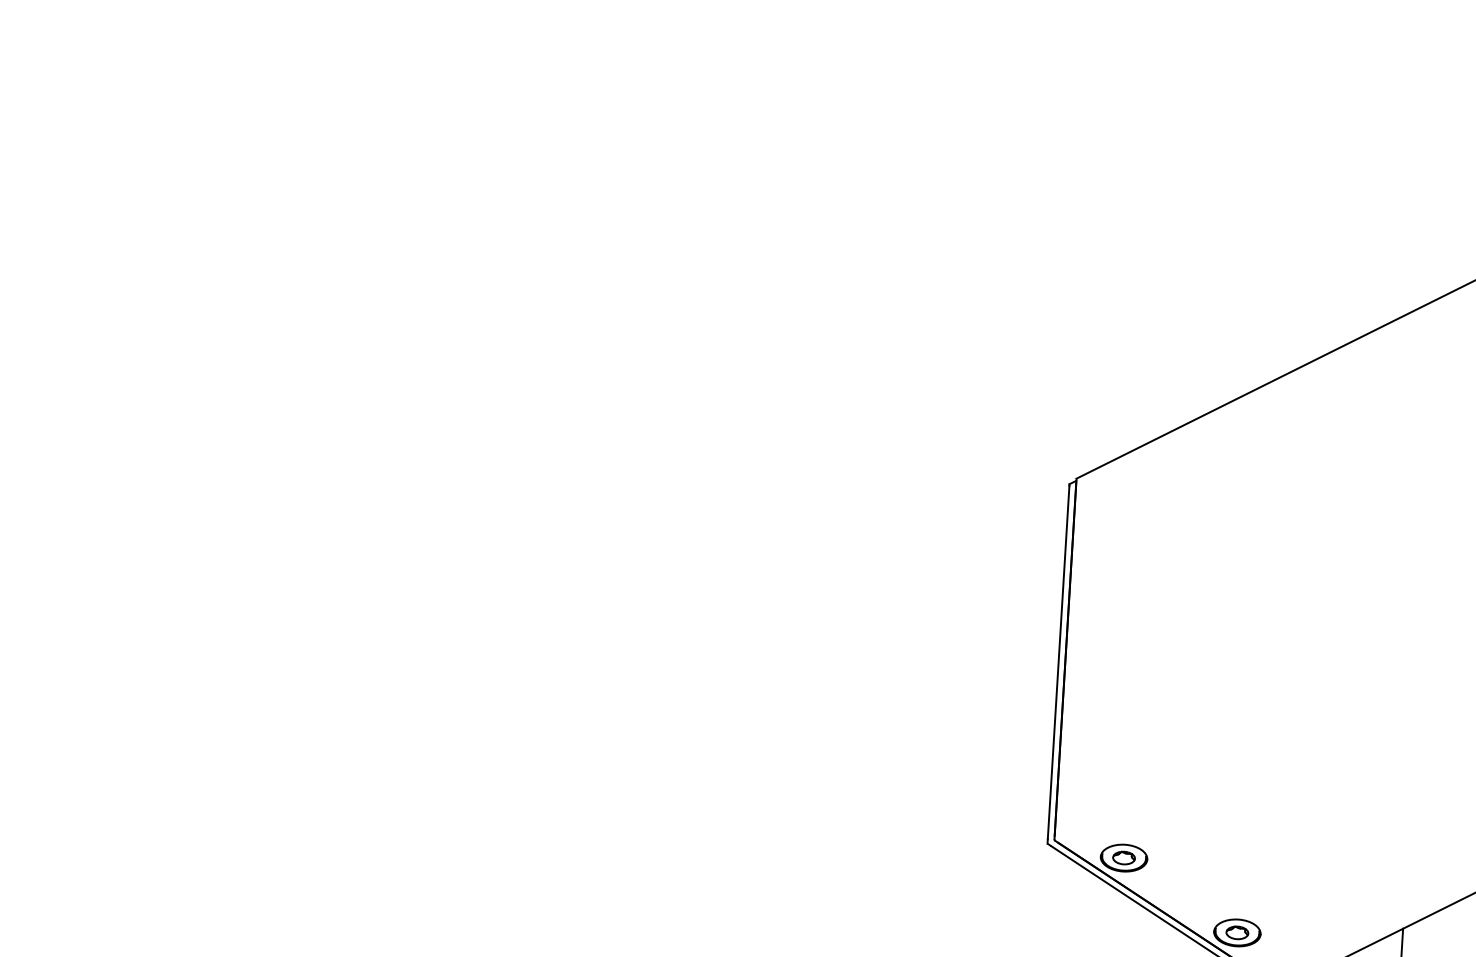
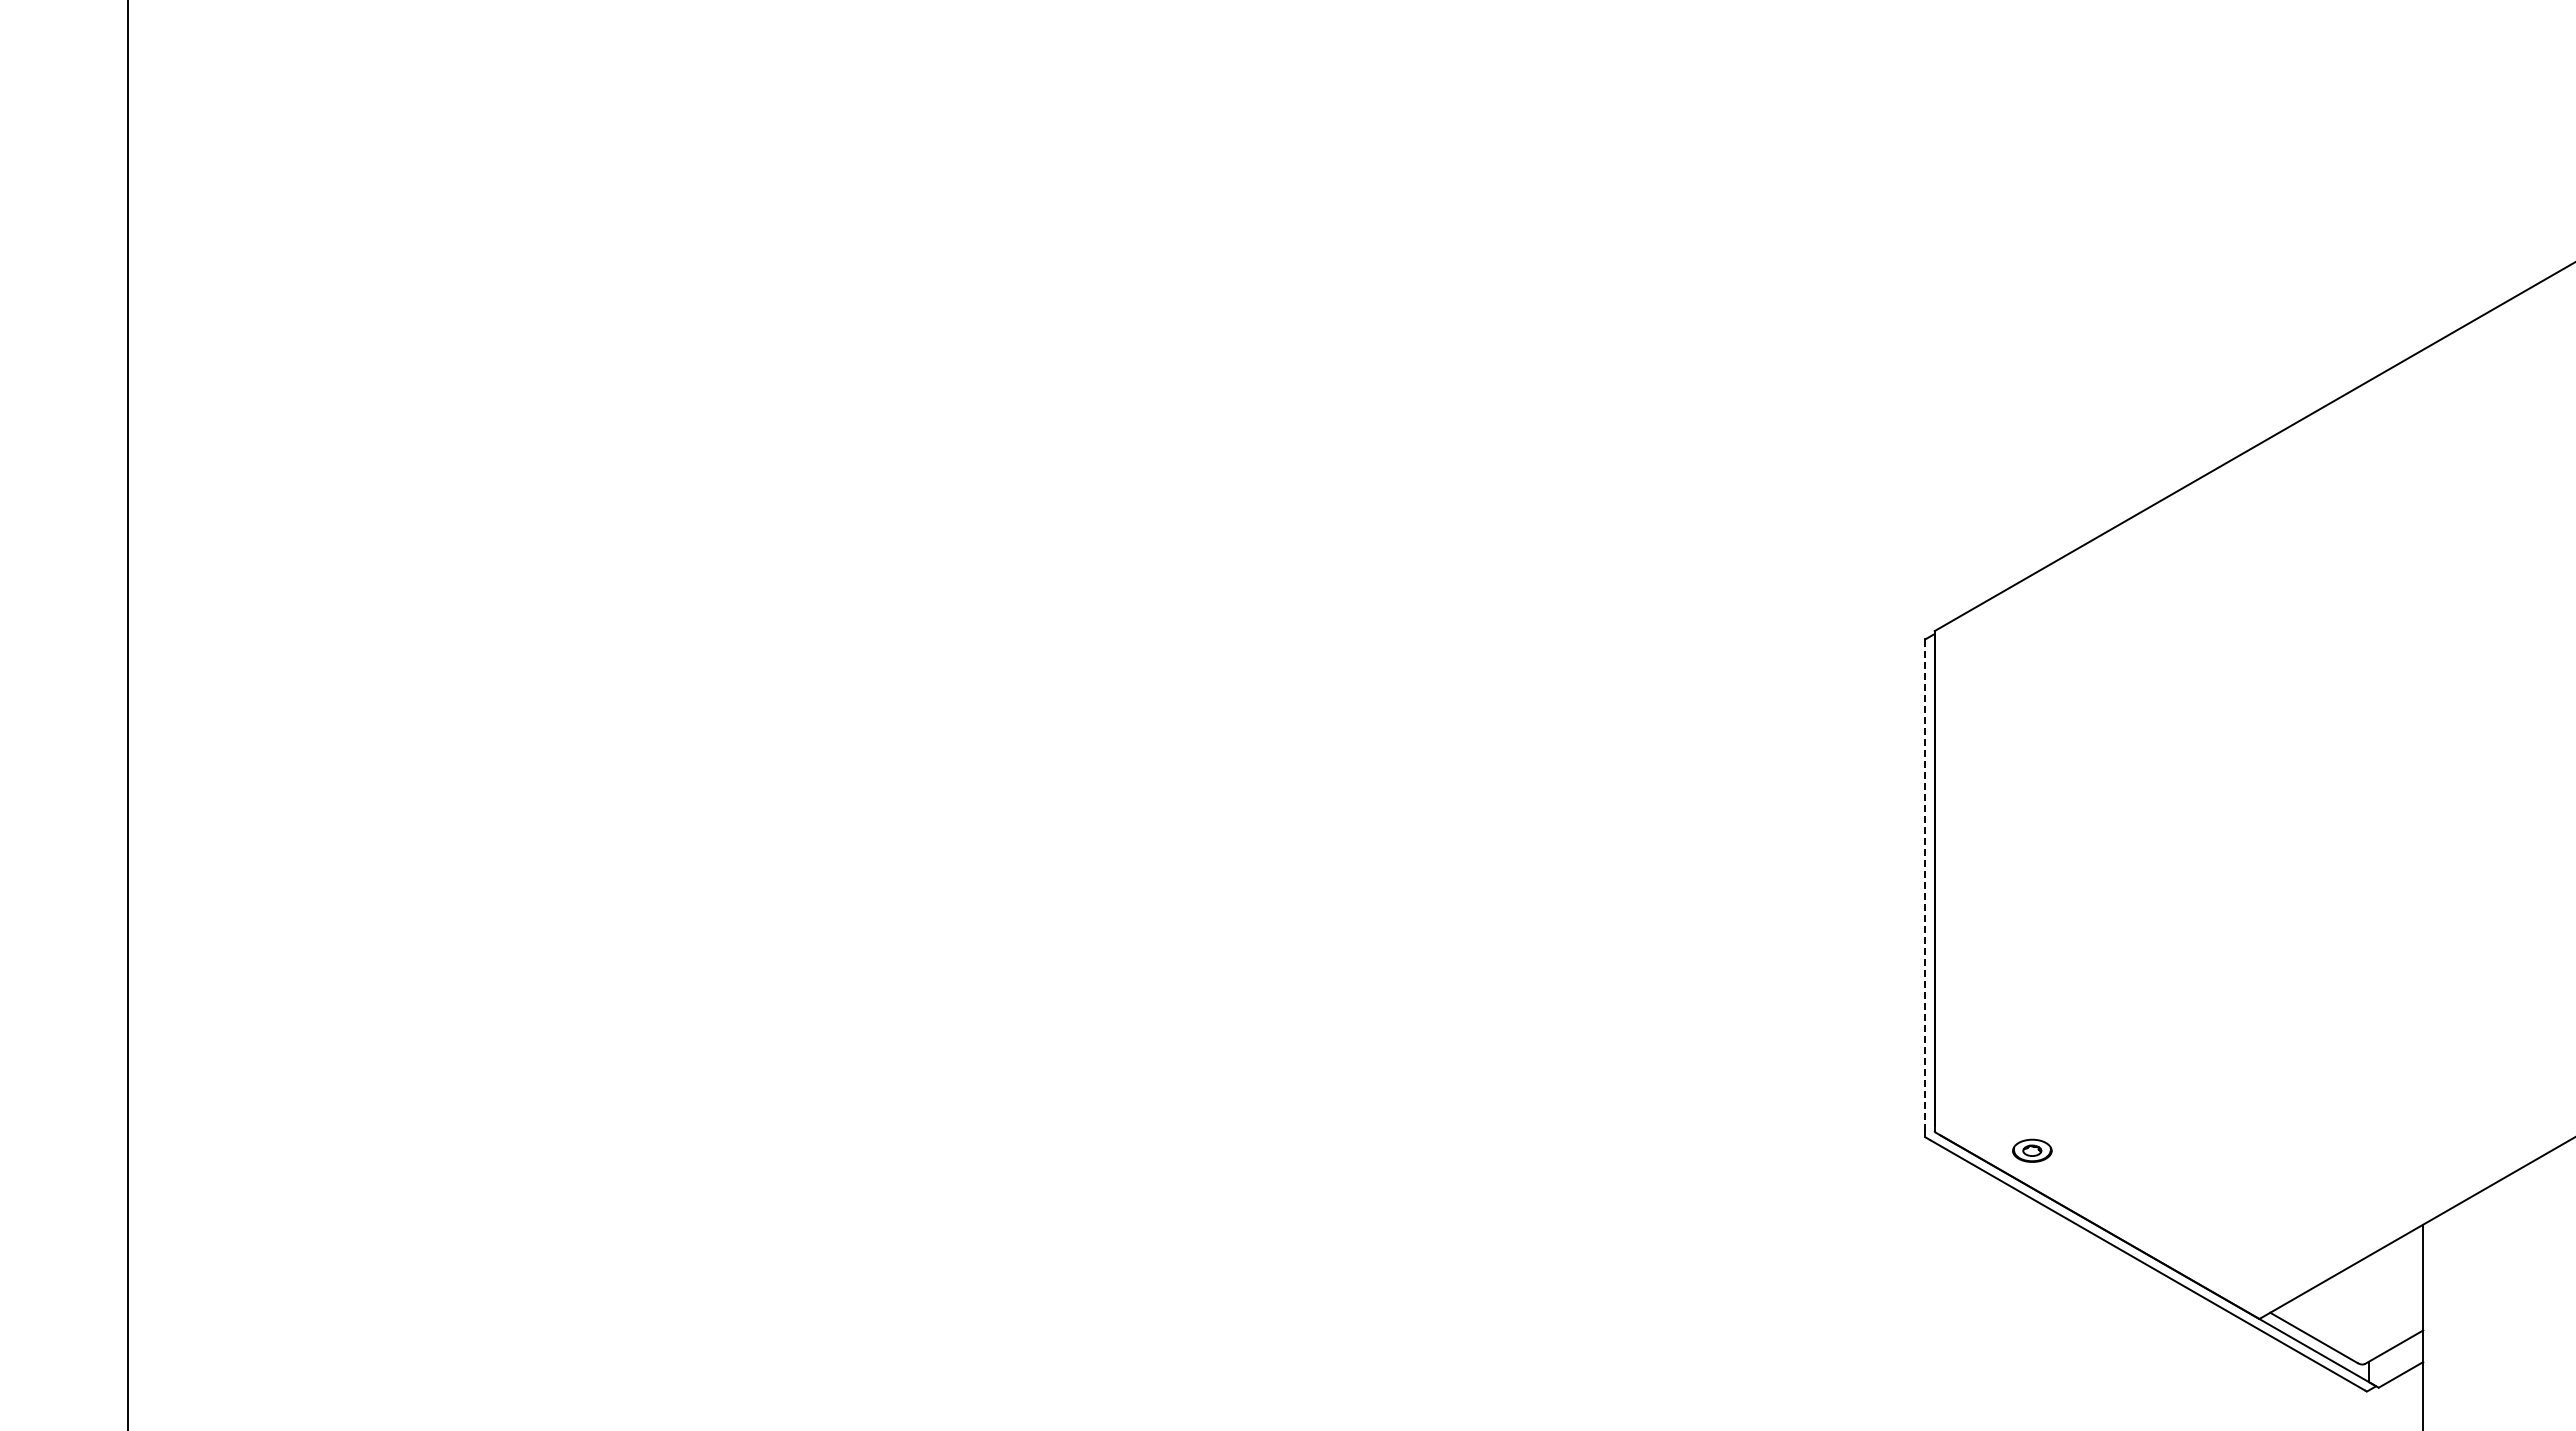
line: (1058, 662) -> (1925, 886), solid -> dashed
part: (1124, 857) -> (2032, 1150), size x0.6
part: (1237, 932) -> (2194, 1244), removed

